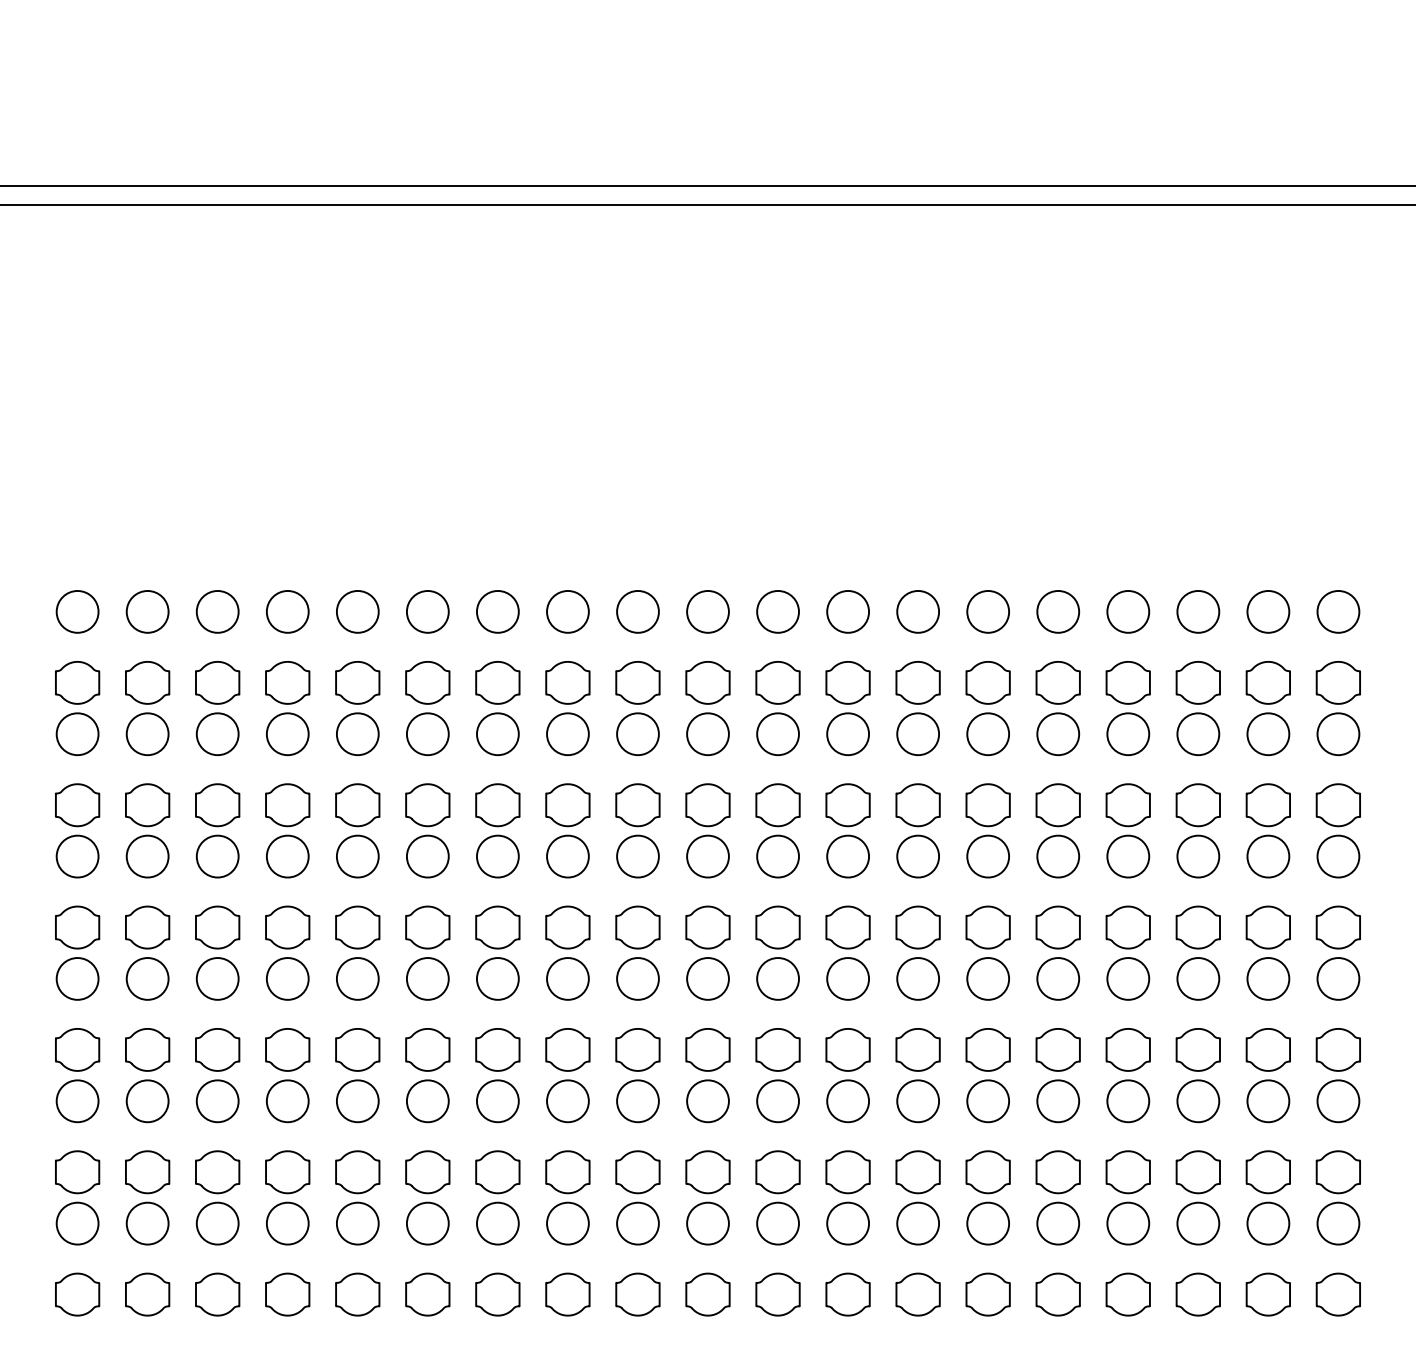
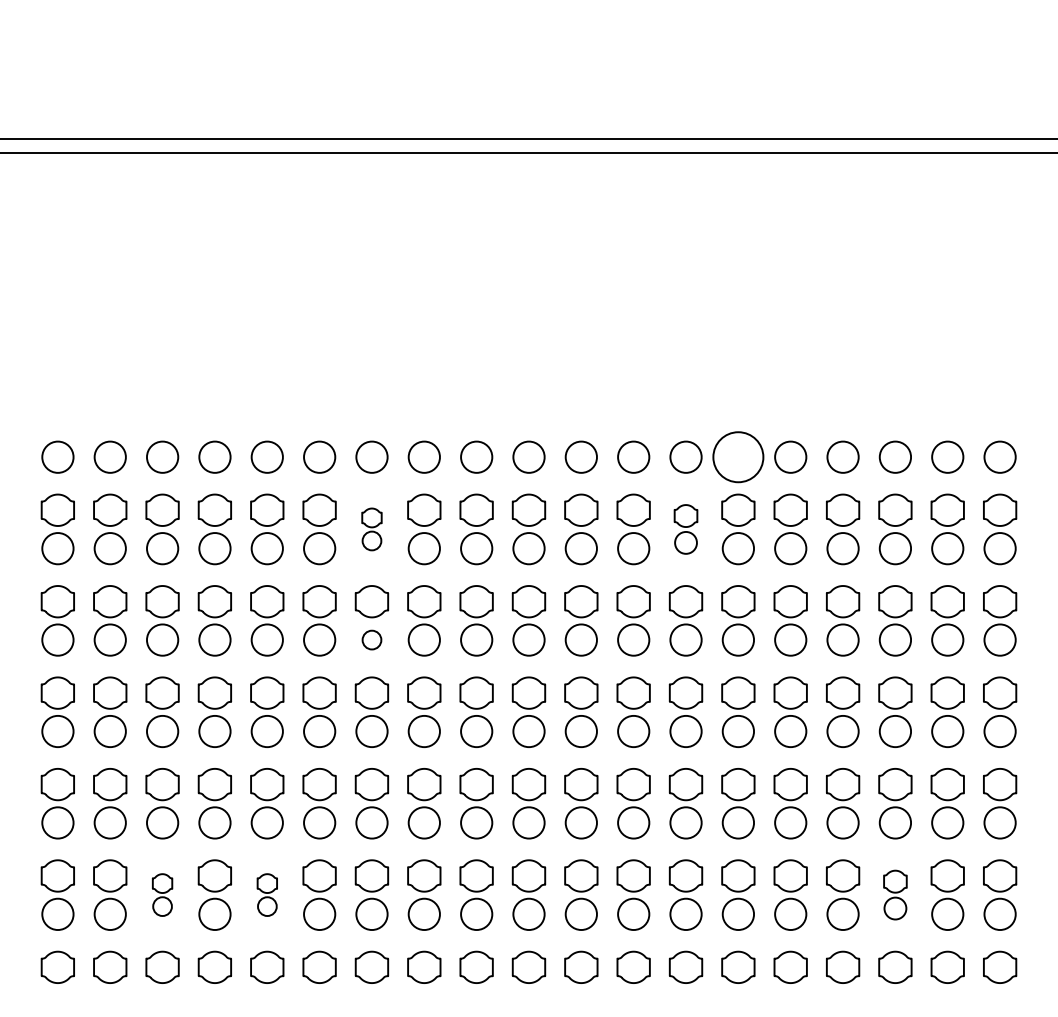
circle: (988, 610) -> (738, 456), size x1.6
part: (497, 708) -> (371, 529), size x0.6
part: (917, 708) -> (685, 529), size x0.7
circle: (497, 855) -> (371, 639), size x0.6
part: (217, 1197) -> (162, 894), size x0.6
part: (358, 1197) -> (267, 894), size x0.6
part: (1198, 1197) -> (895, 894), size x0.7

